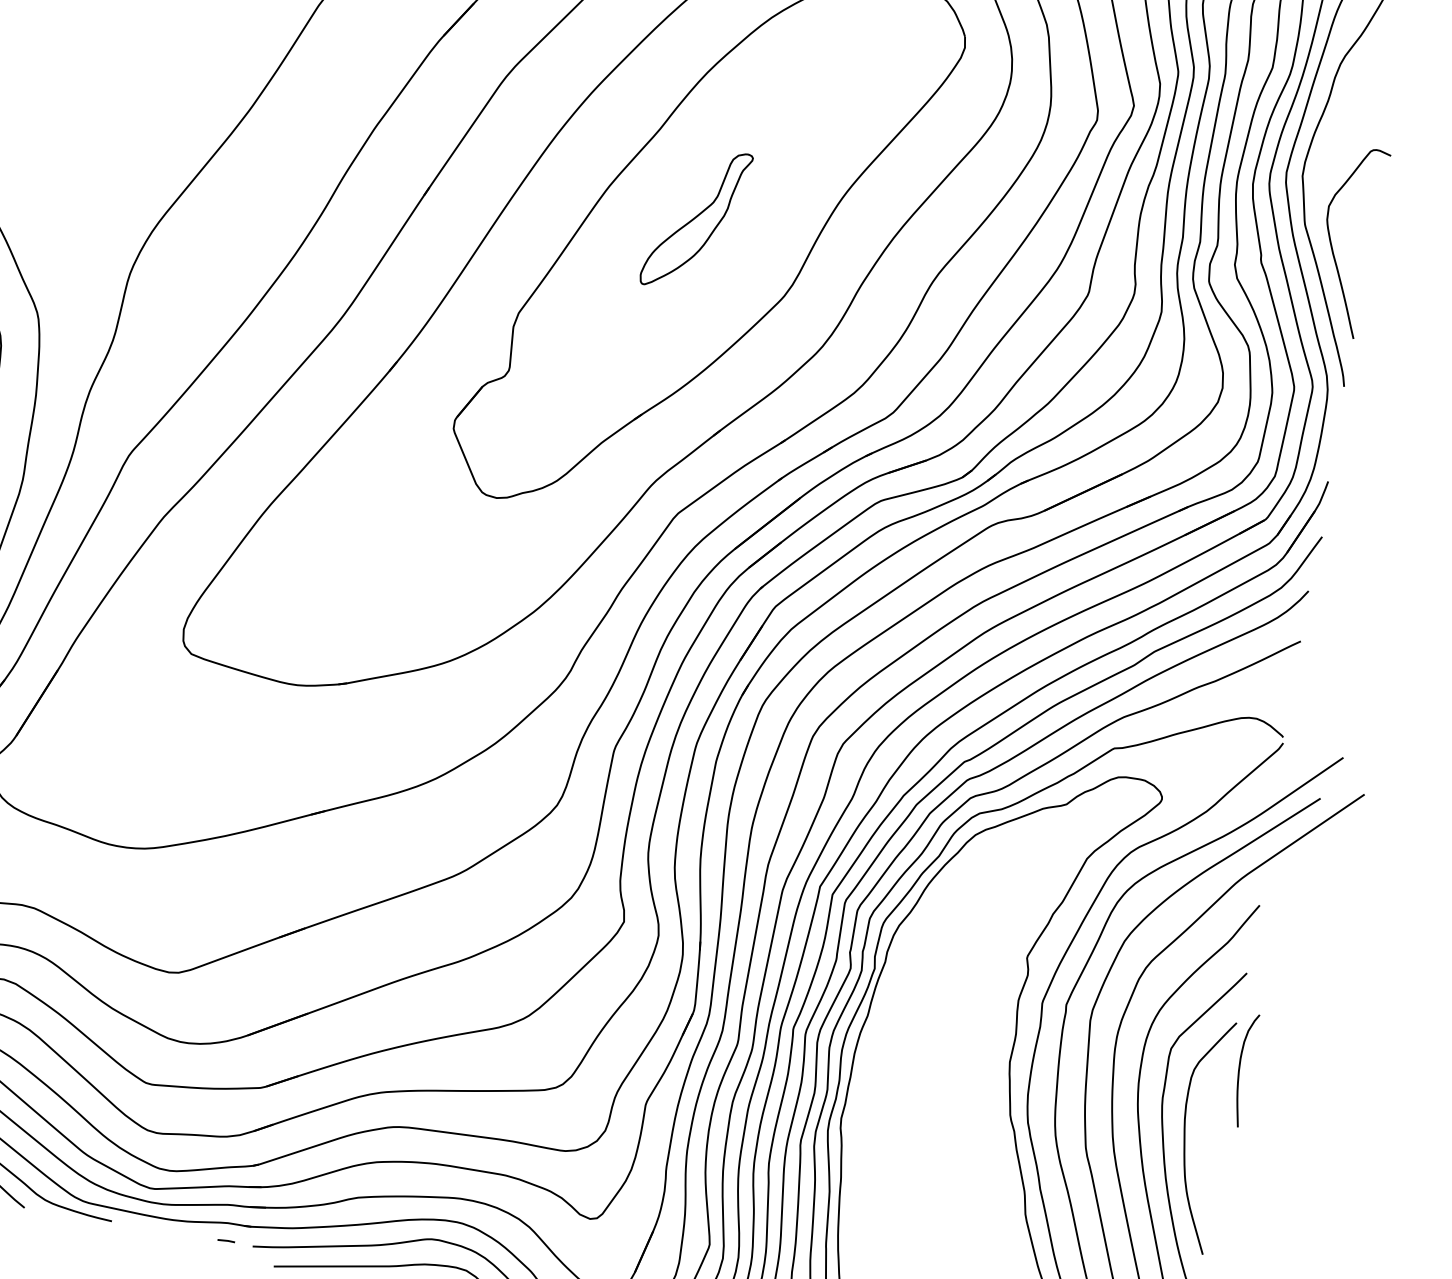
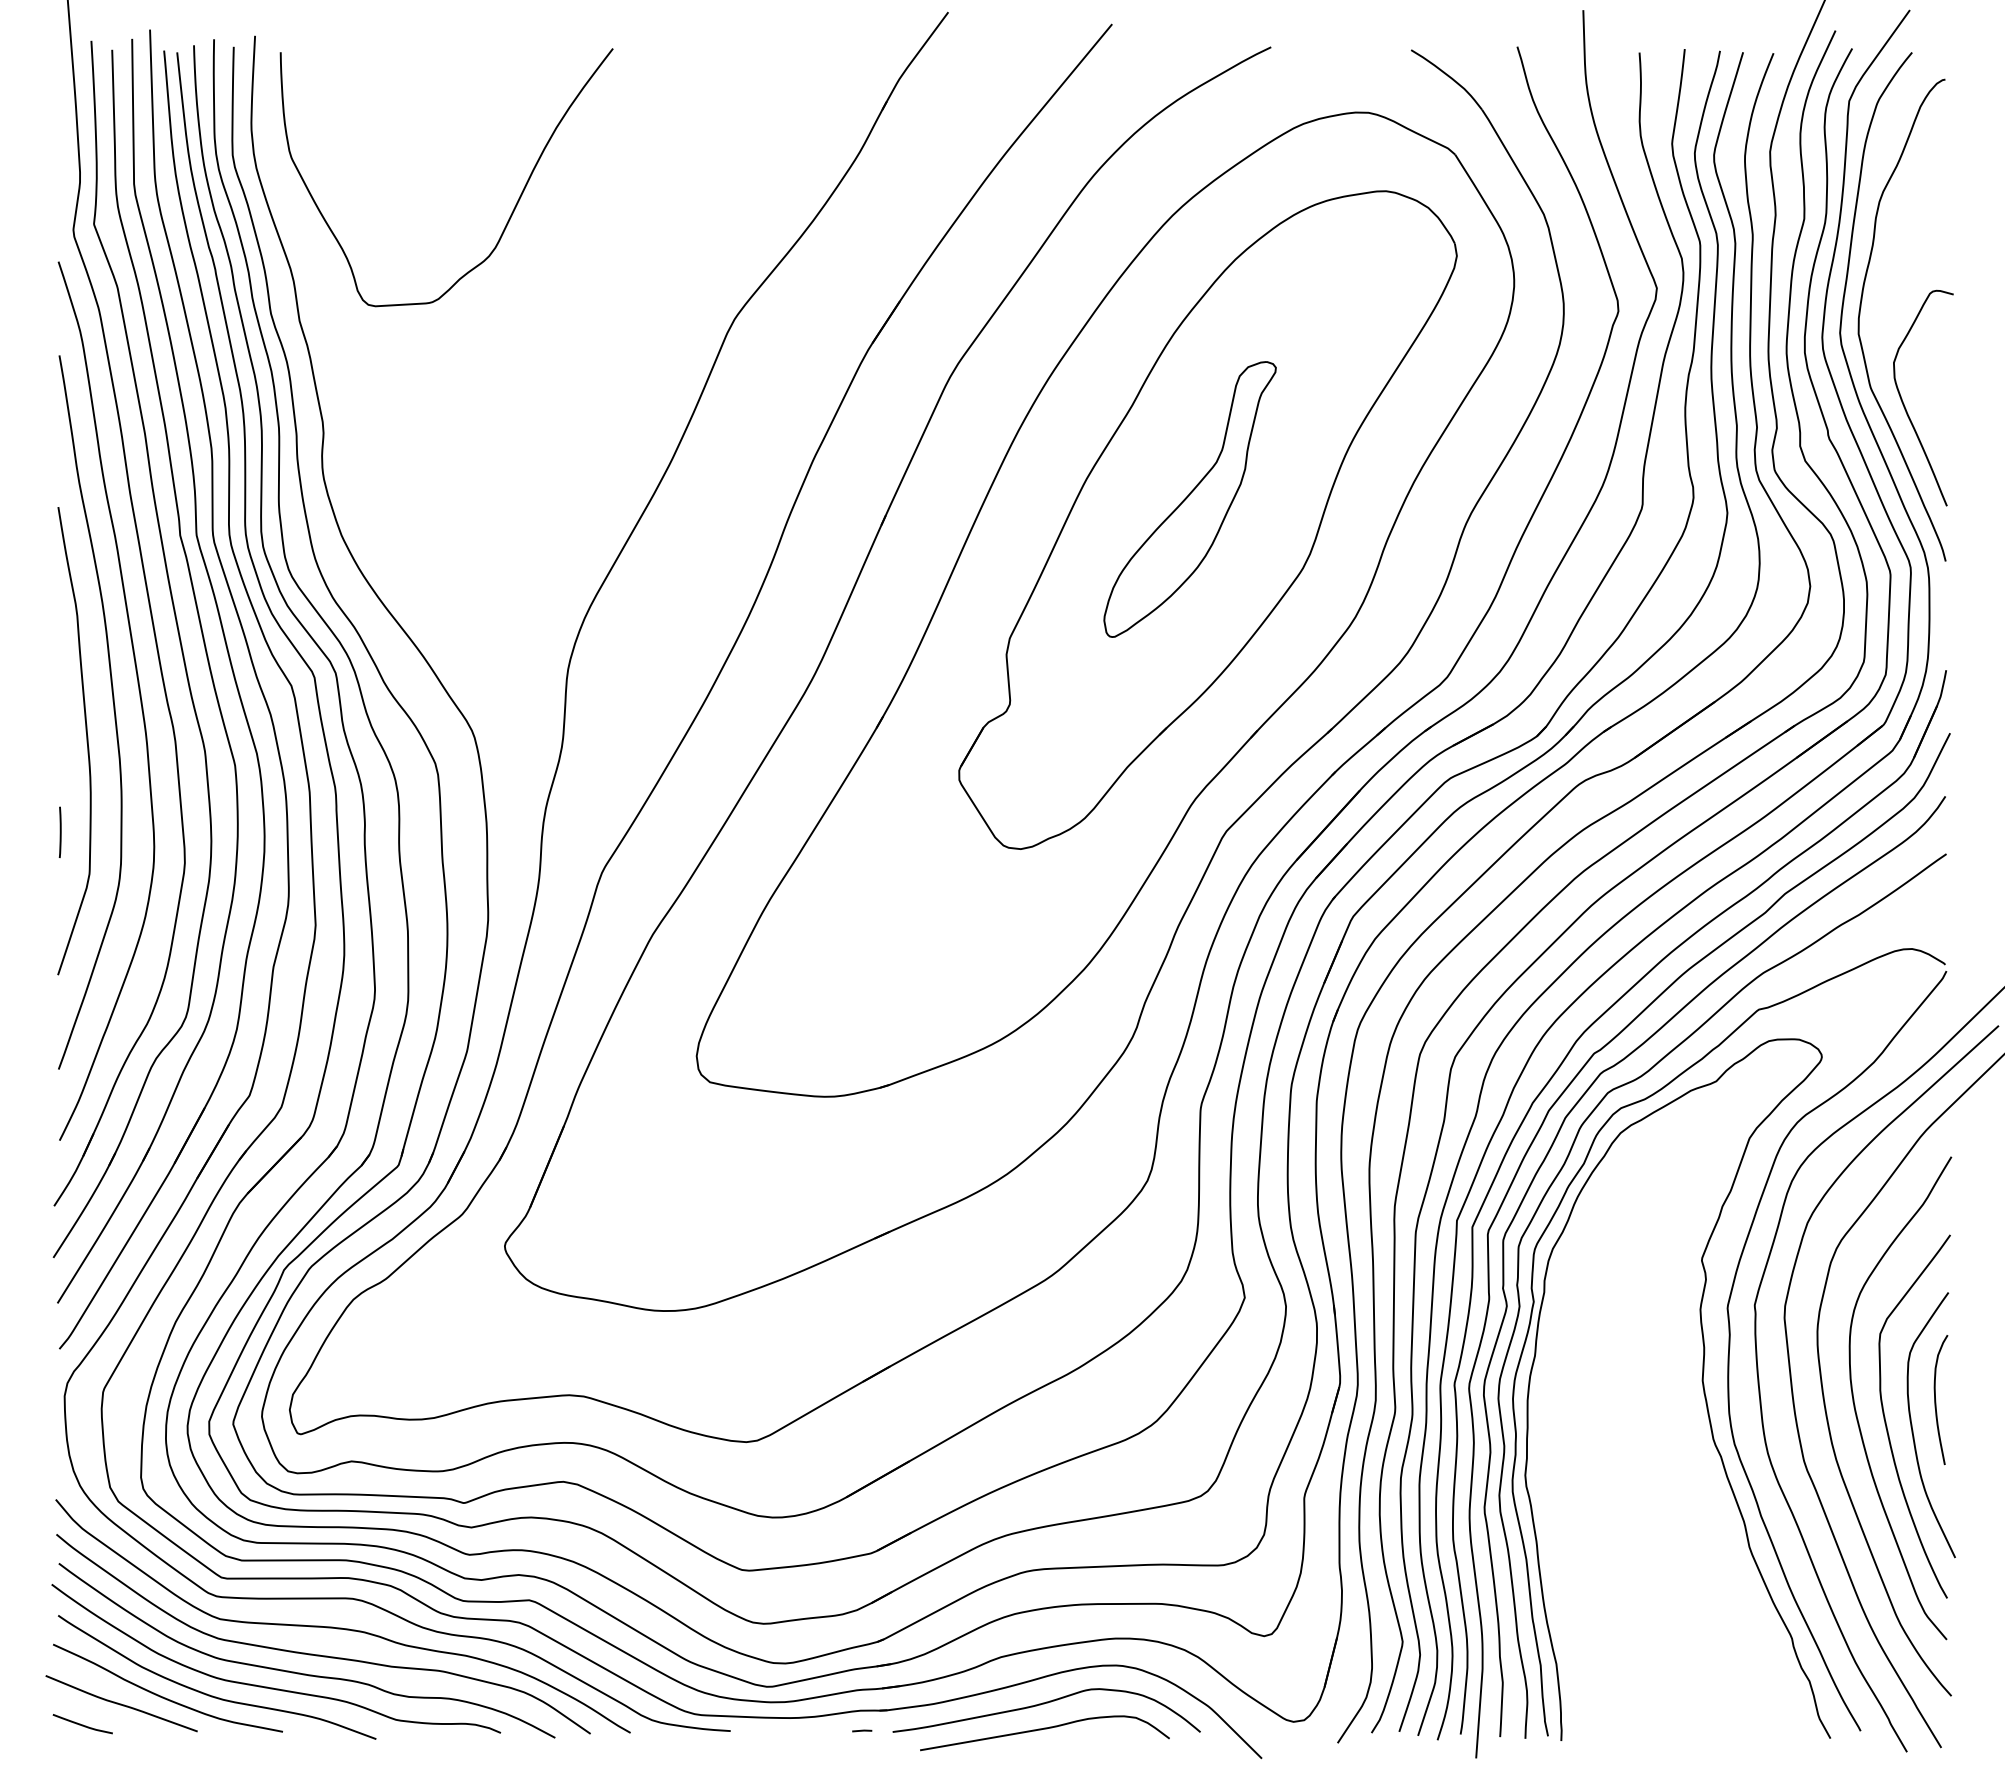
part: (695, 219) -> (1189, 499), size x1.67
curve: (1240, 1070) -> (1936, 1400), moved

